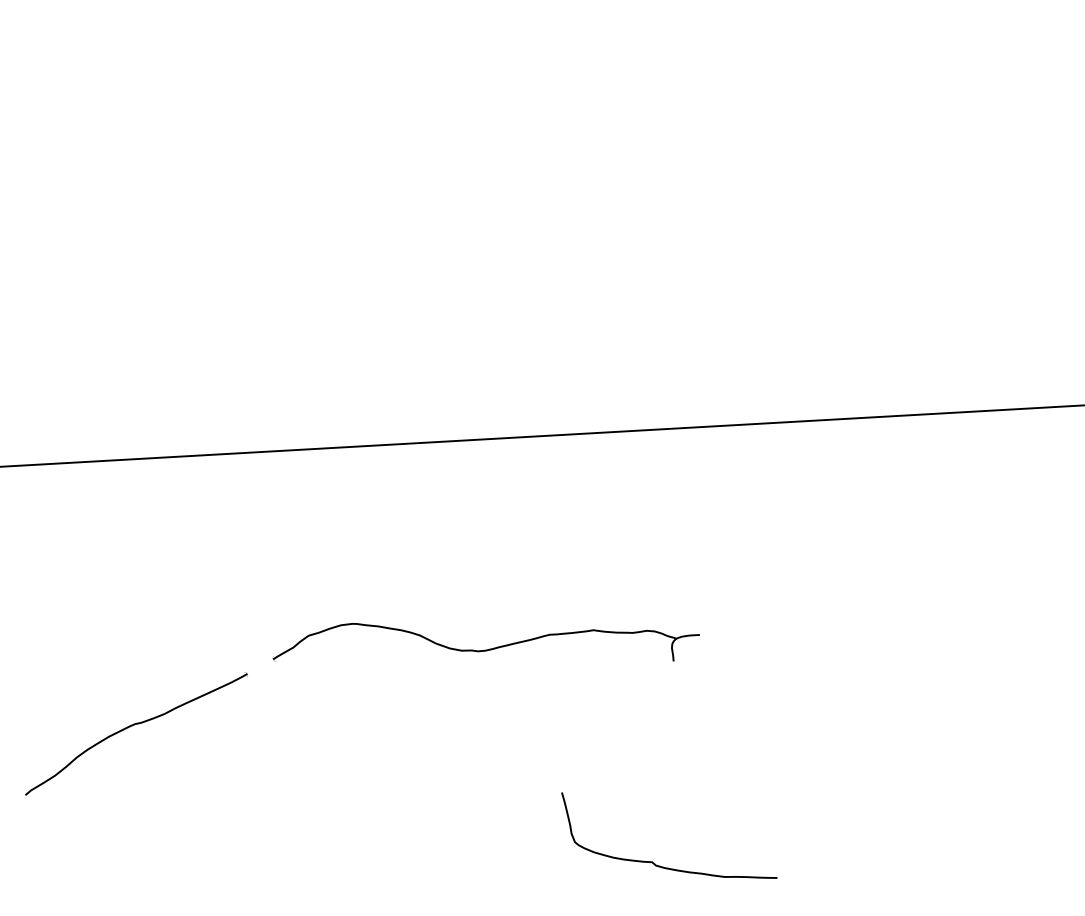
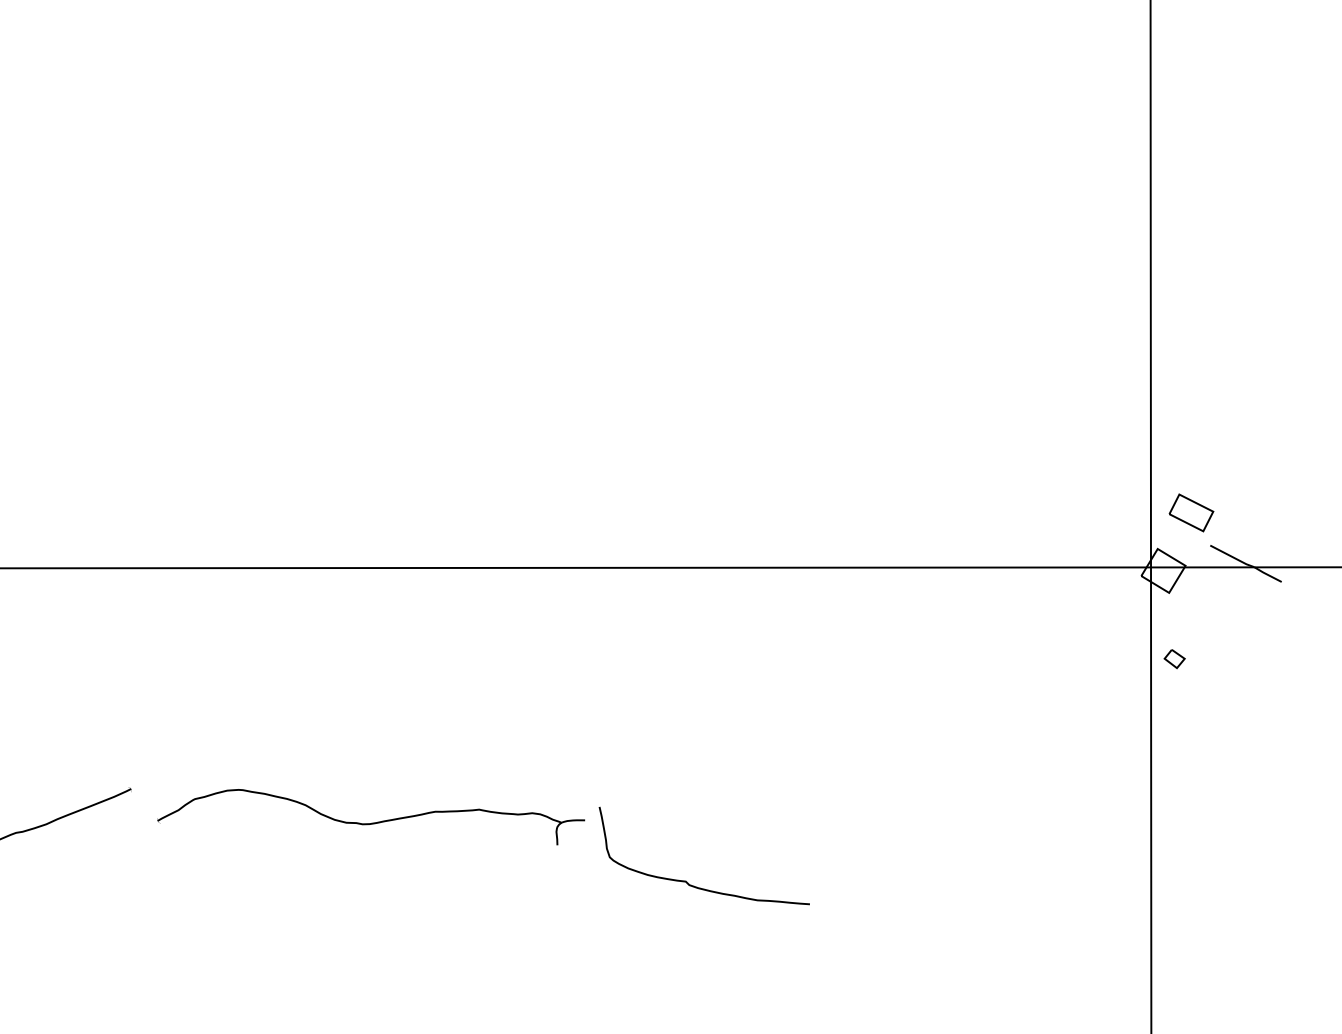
part: (486, 644) -> (371, 817), moved
curve: (652, 861) -> (686, 880), moved

